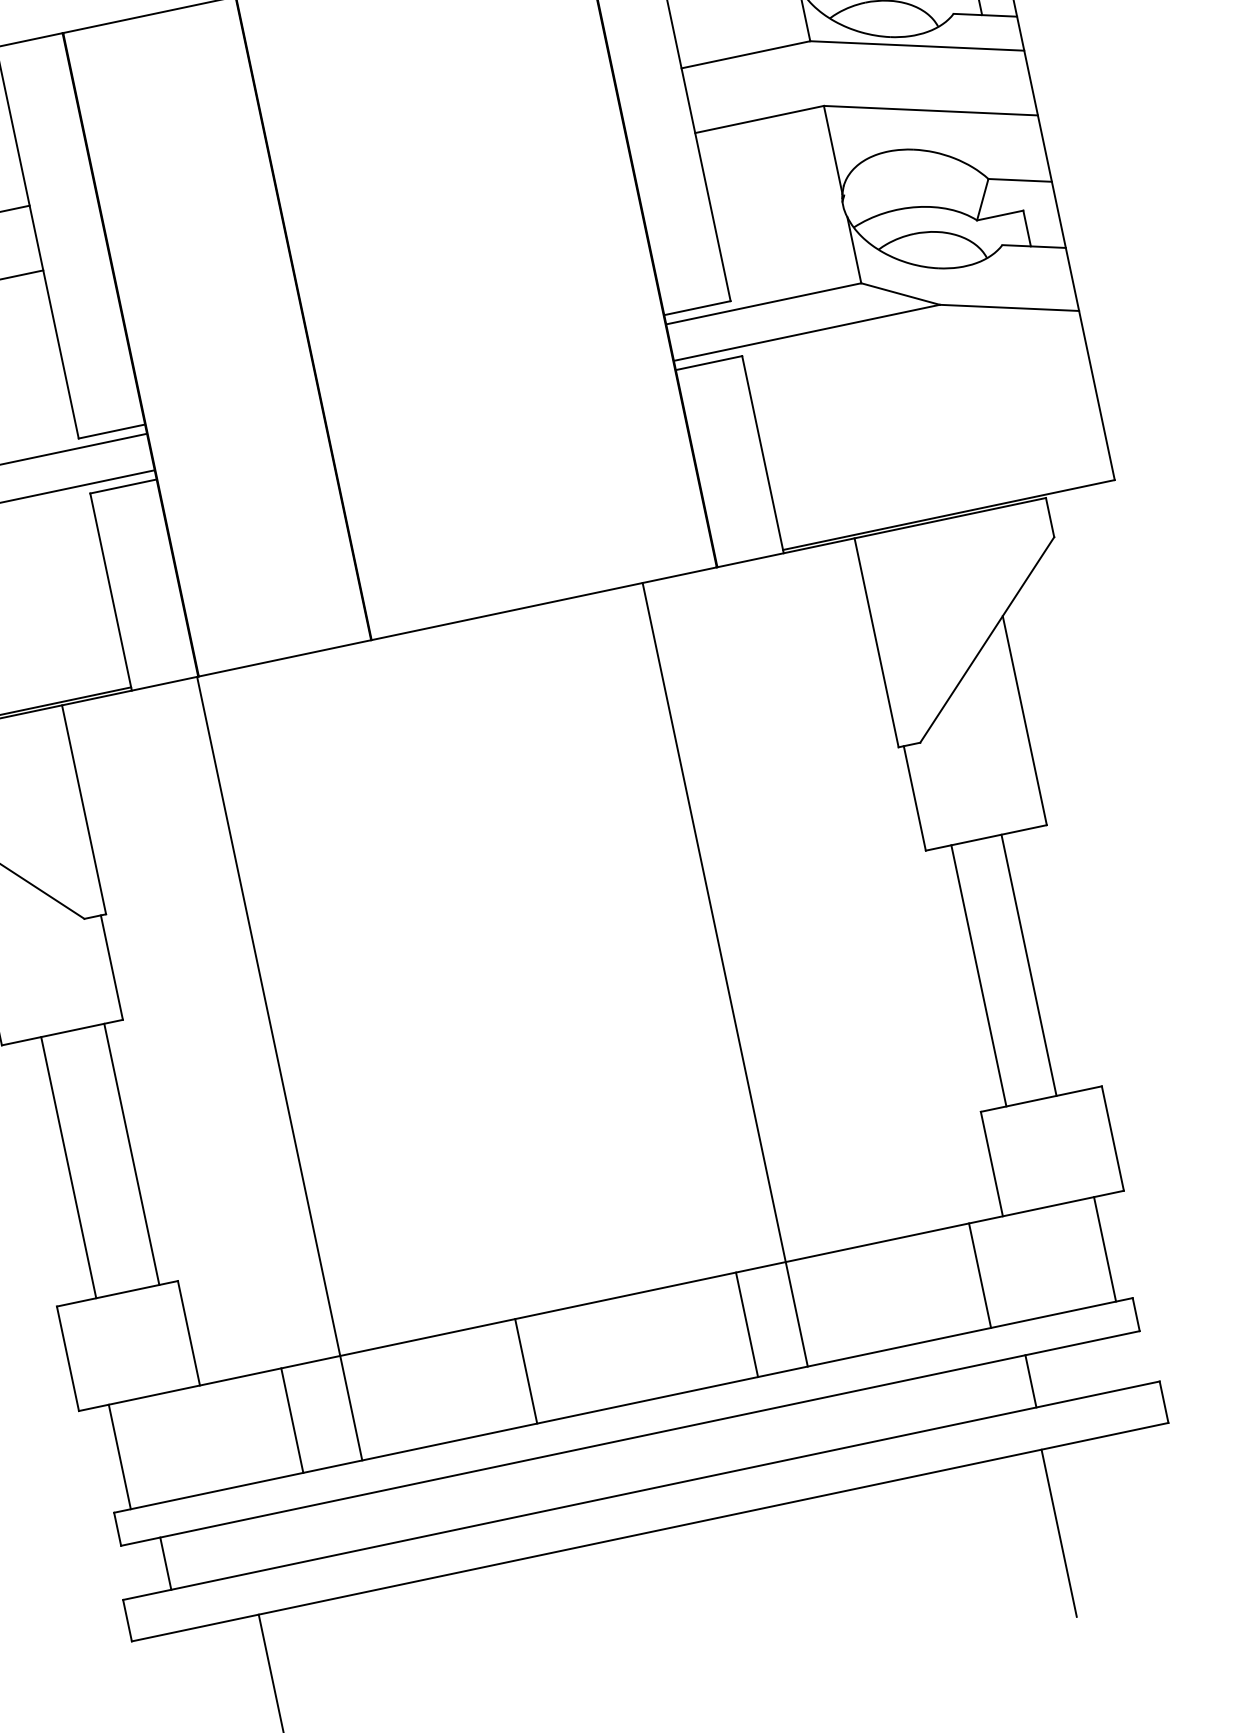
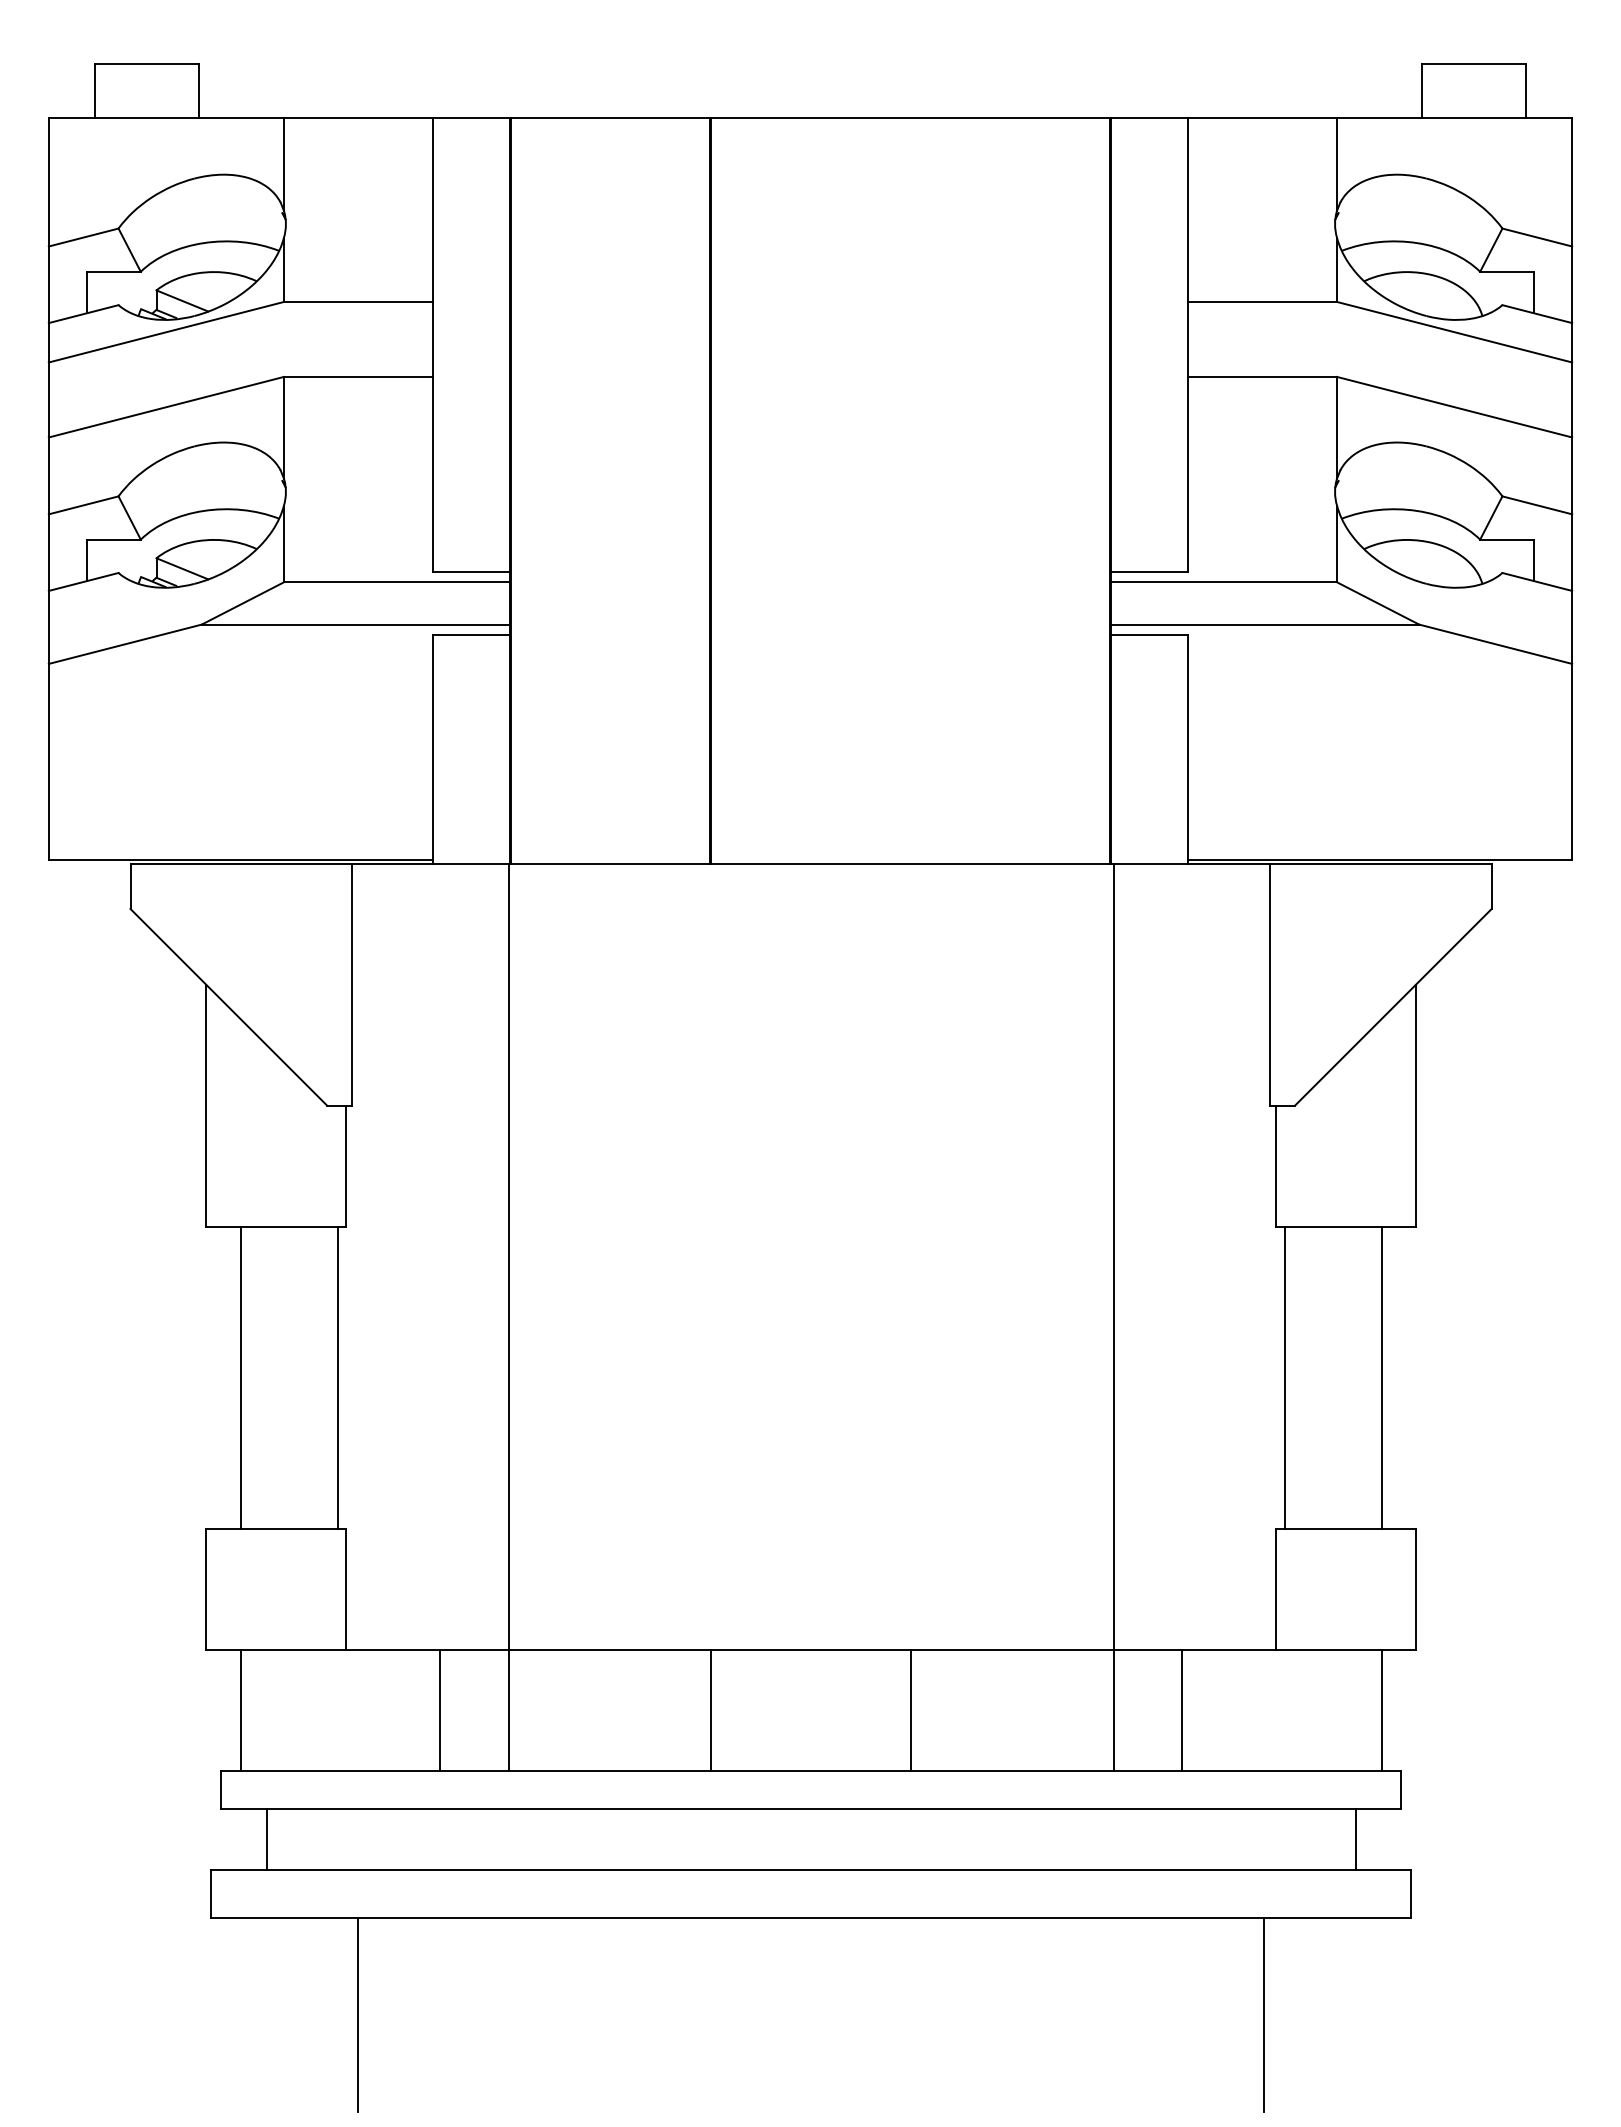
line: (1028, 965) -> (1284, 1377), moved
line: (725, 974) -> (1113, 1317), moved
line: (978, 975) -> (1381, 1377), moved
line: (131, 1154) -> (240, 1377), moved
line: (68, 1167) -> (337, 1377), moved
line: (979, 1275) -> (1181, 1710), moved
line: (746, 1324) -> (910, 1710), moved
line: (1030, 1381) -> (1355, 1839), moved

